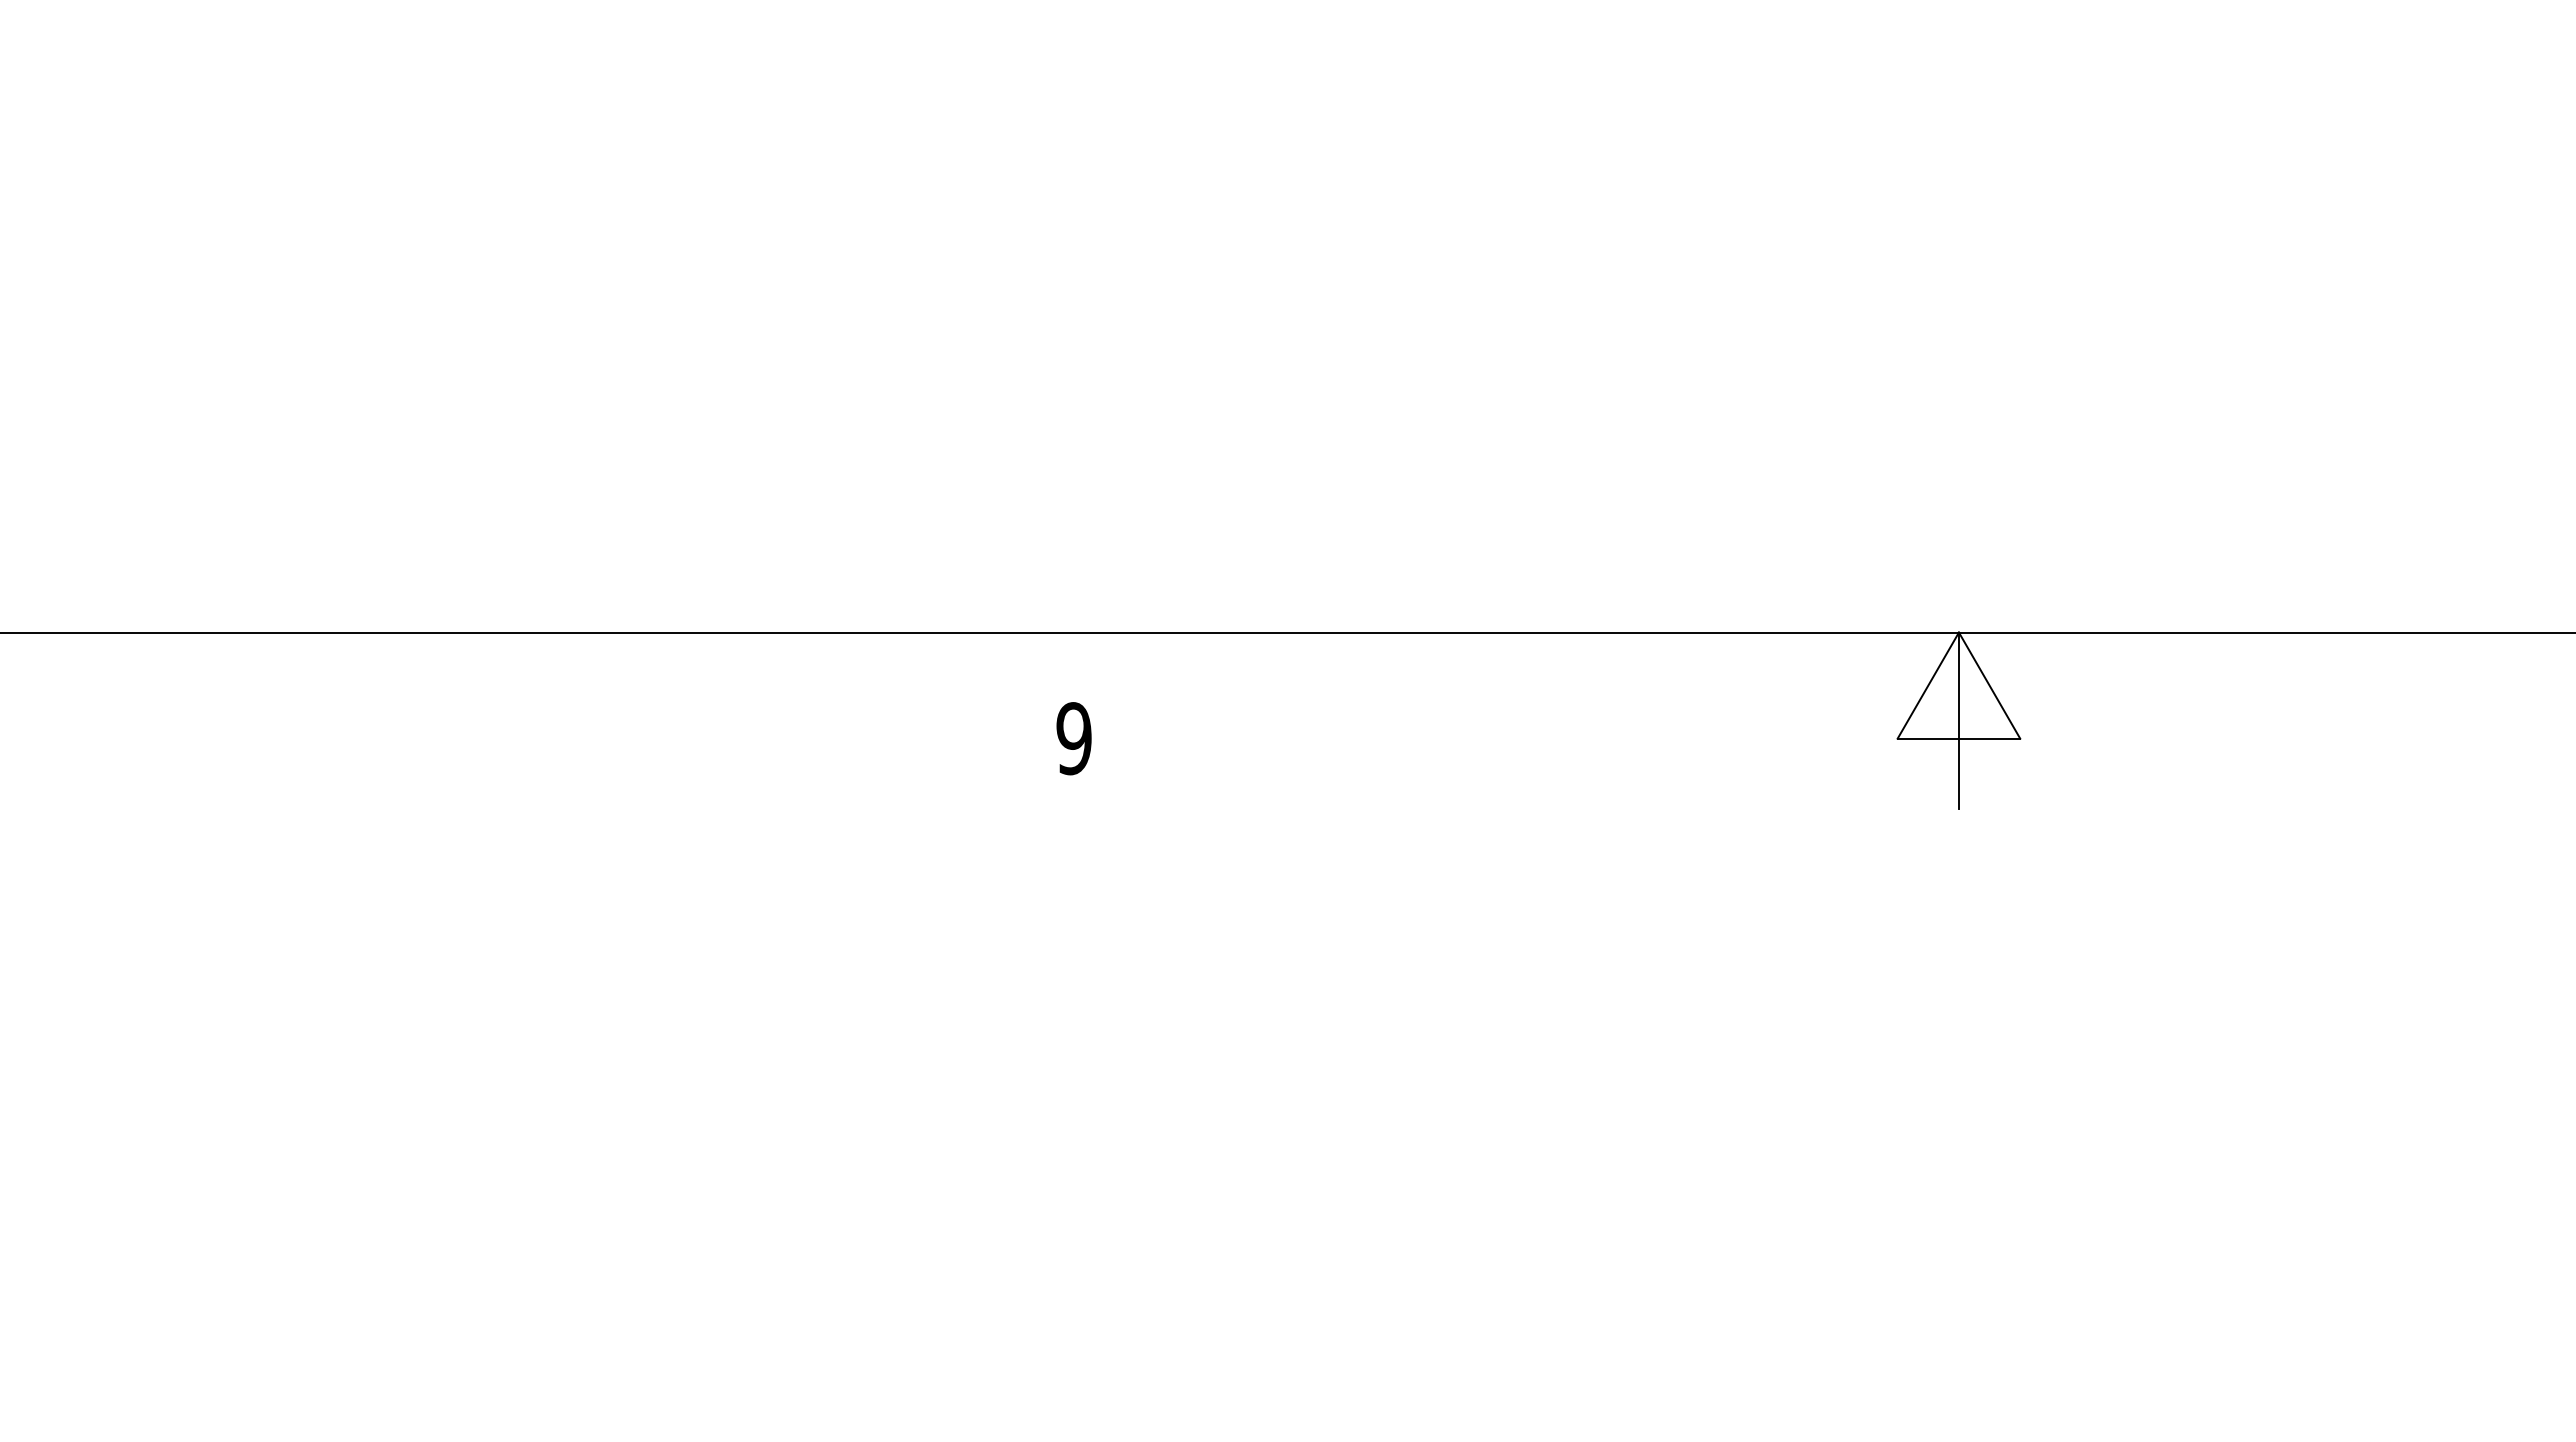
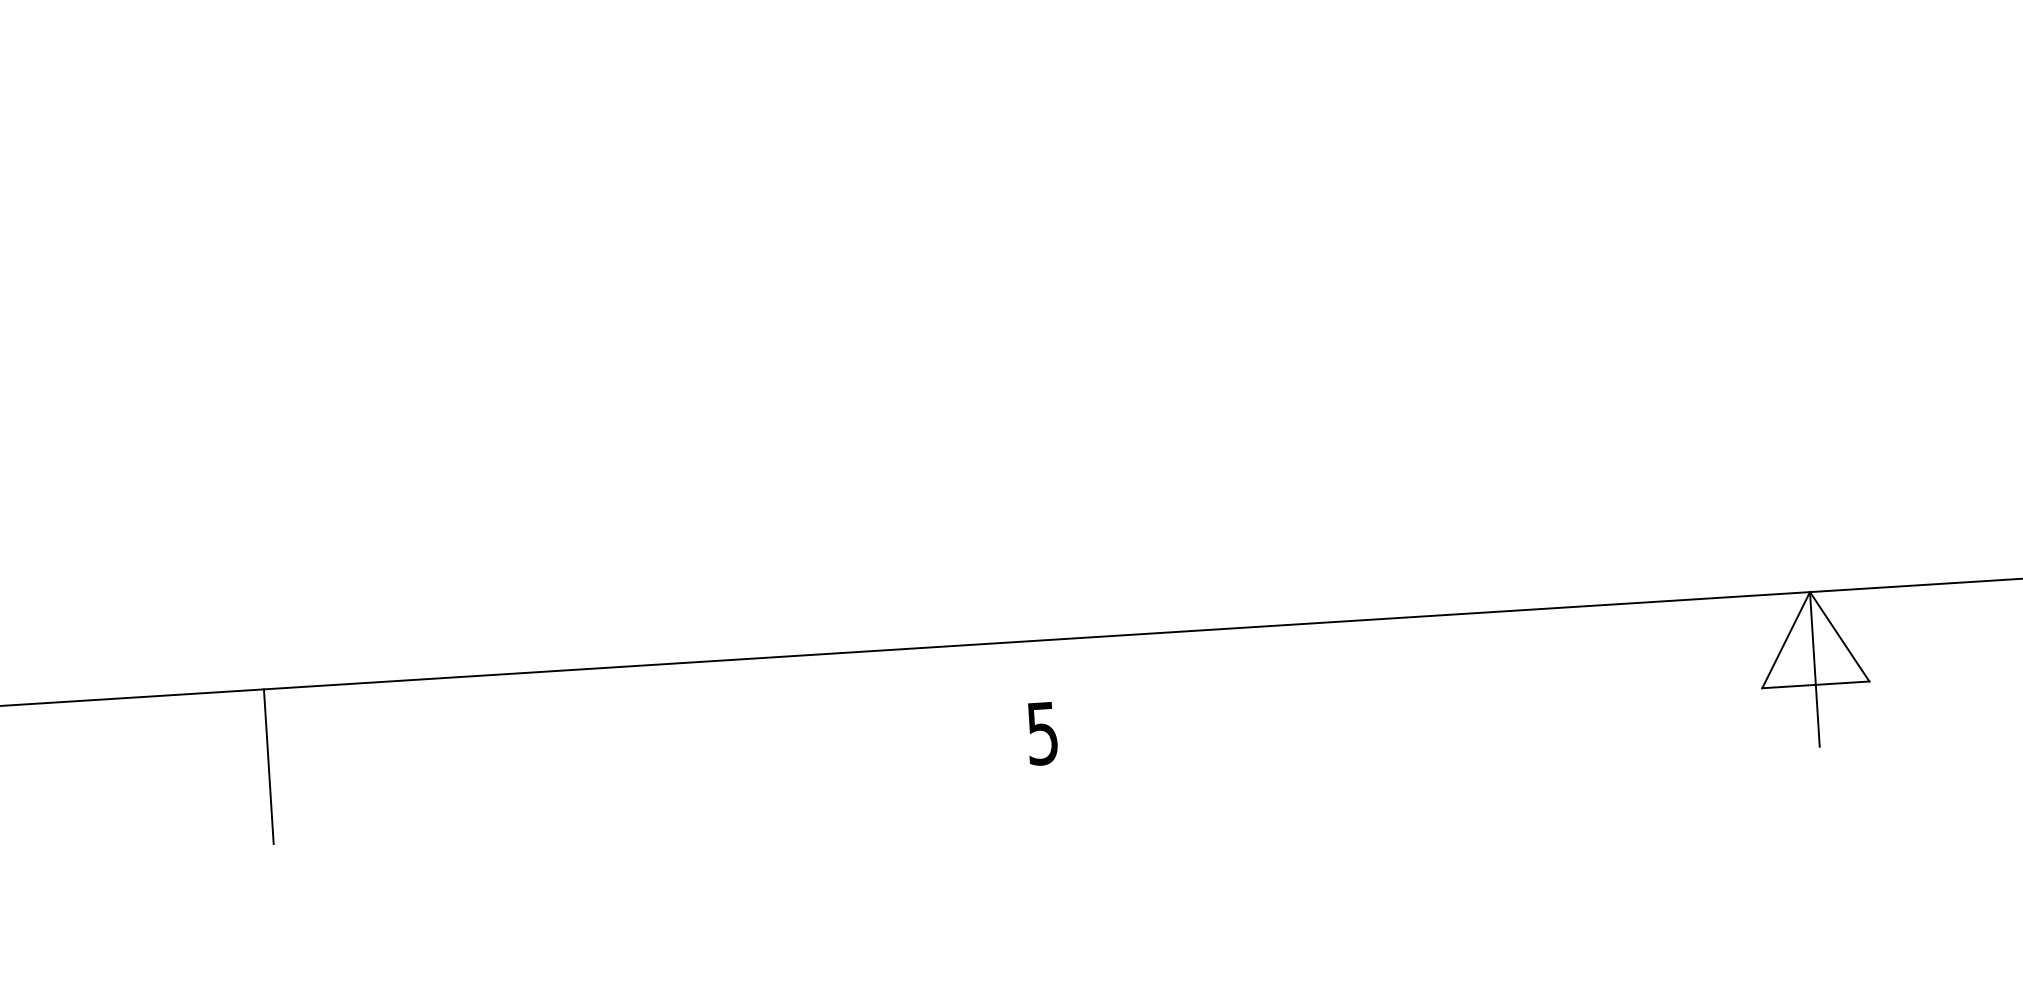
line: (189, 720) -> (268, 766), added
text: (1073, 738) -> (1042, 733), 9 -> 5

